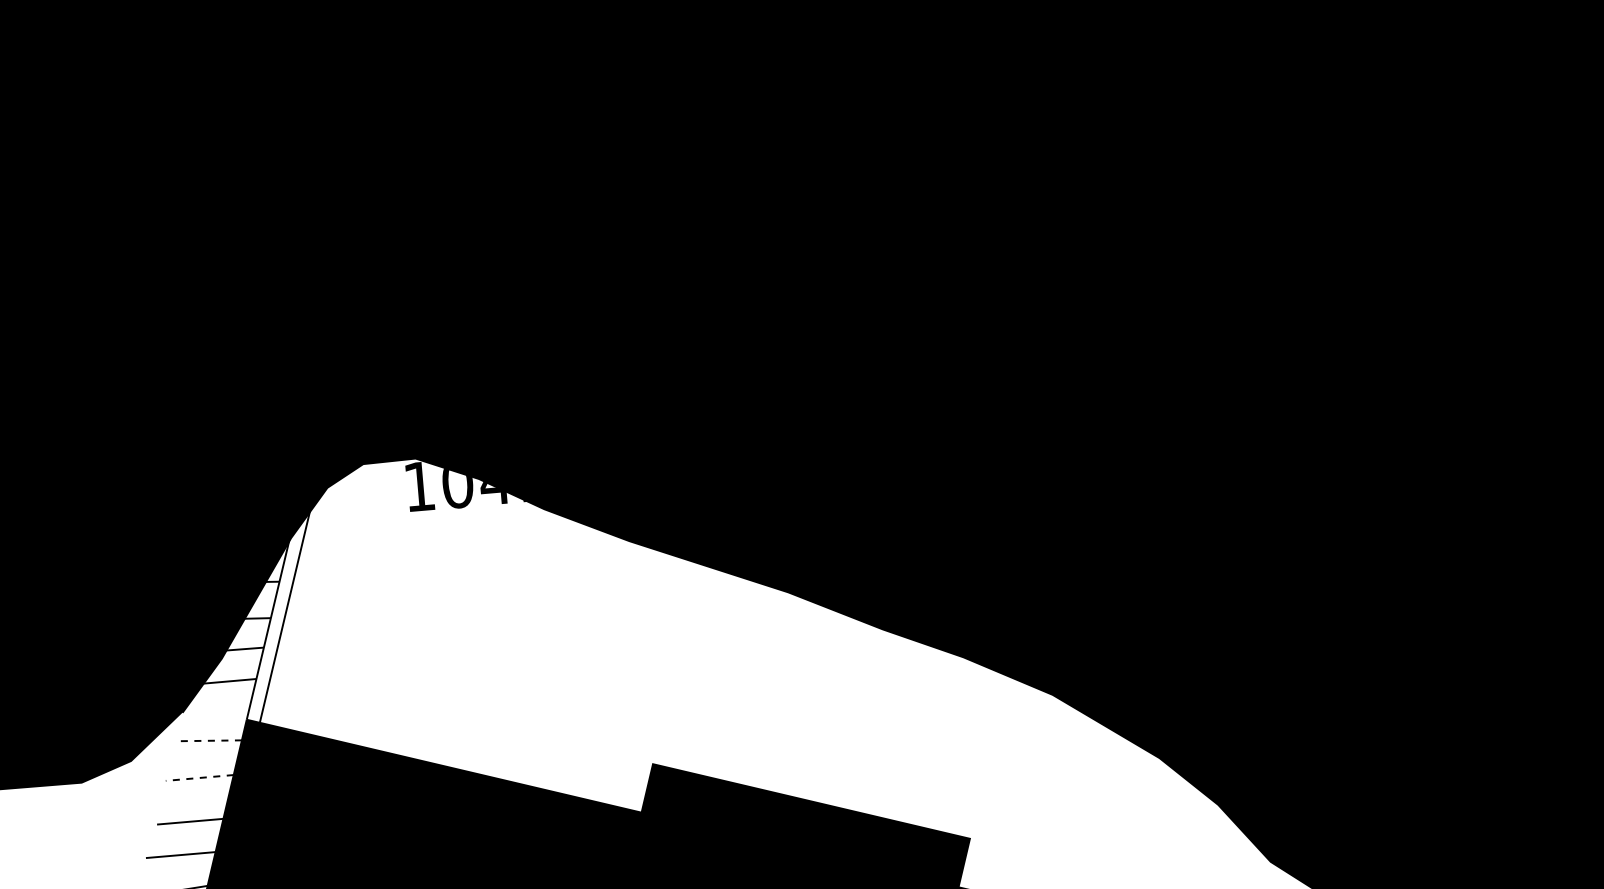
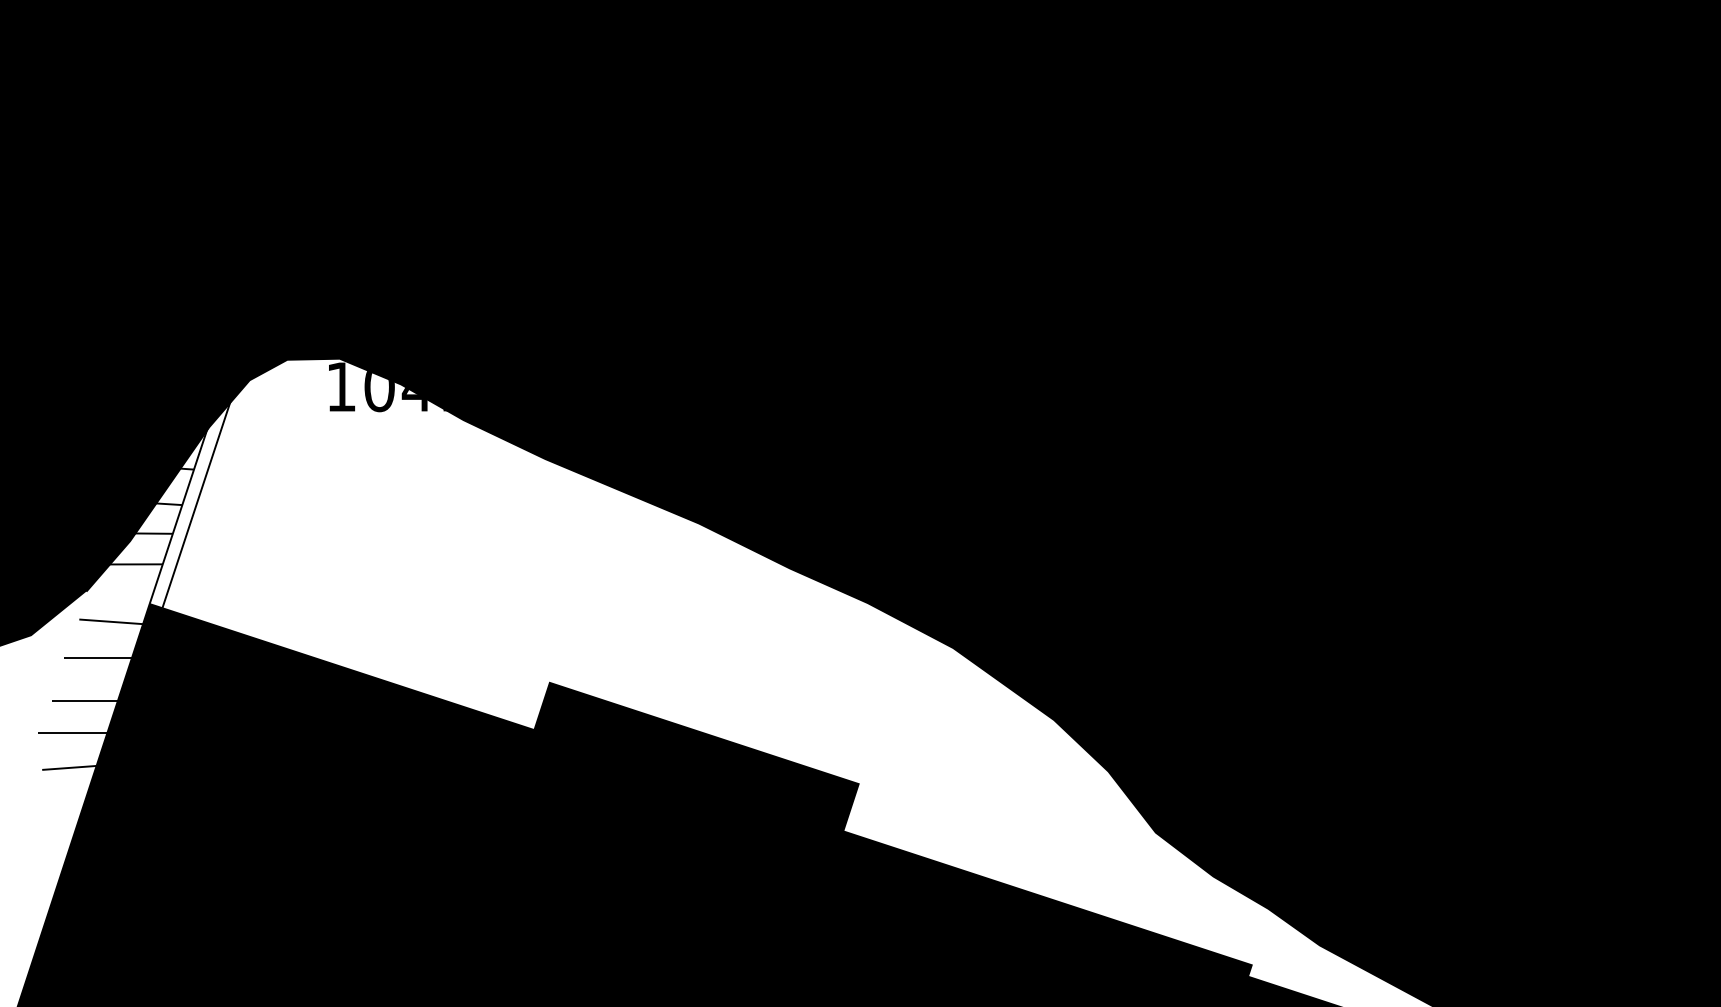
line: (210, 740) -> (111, 621), dashed -> solid
line: (199, 777) -> (97, 657), dashed -> solid

